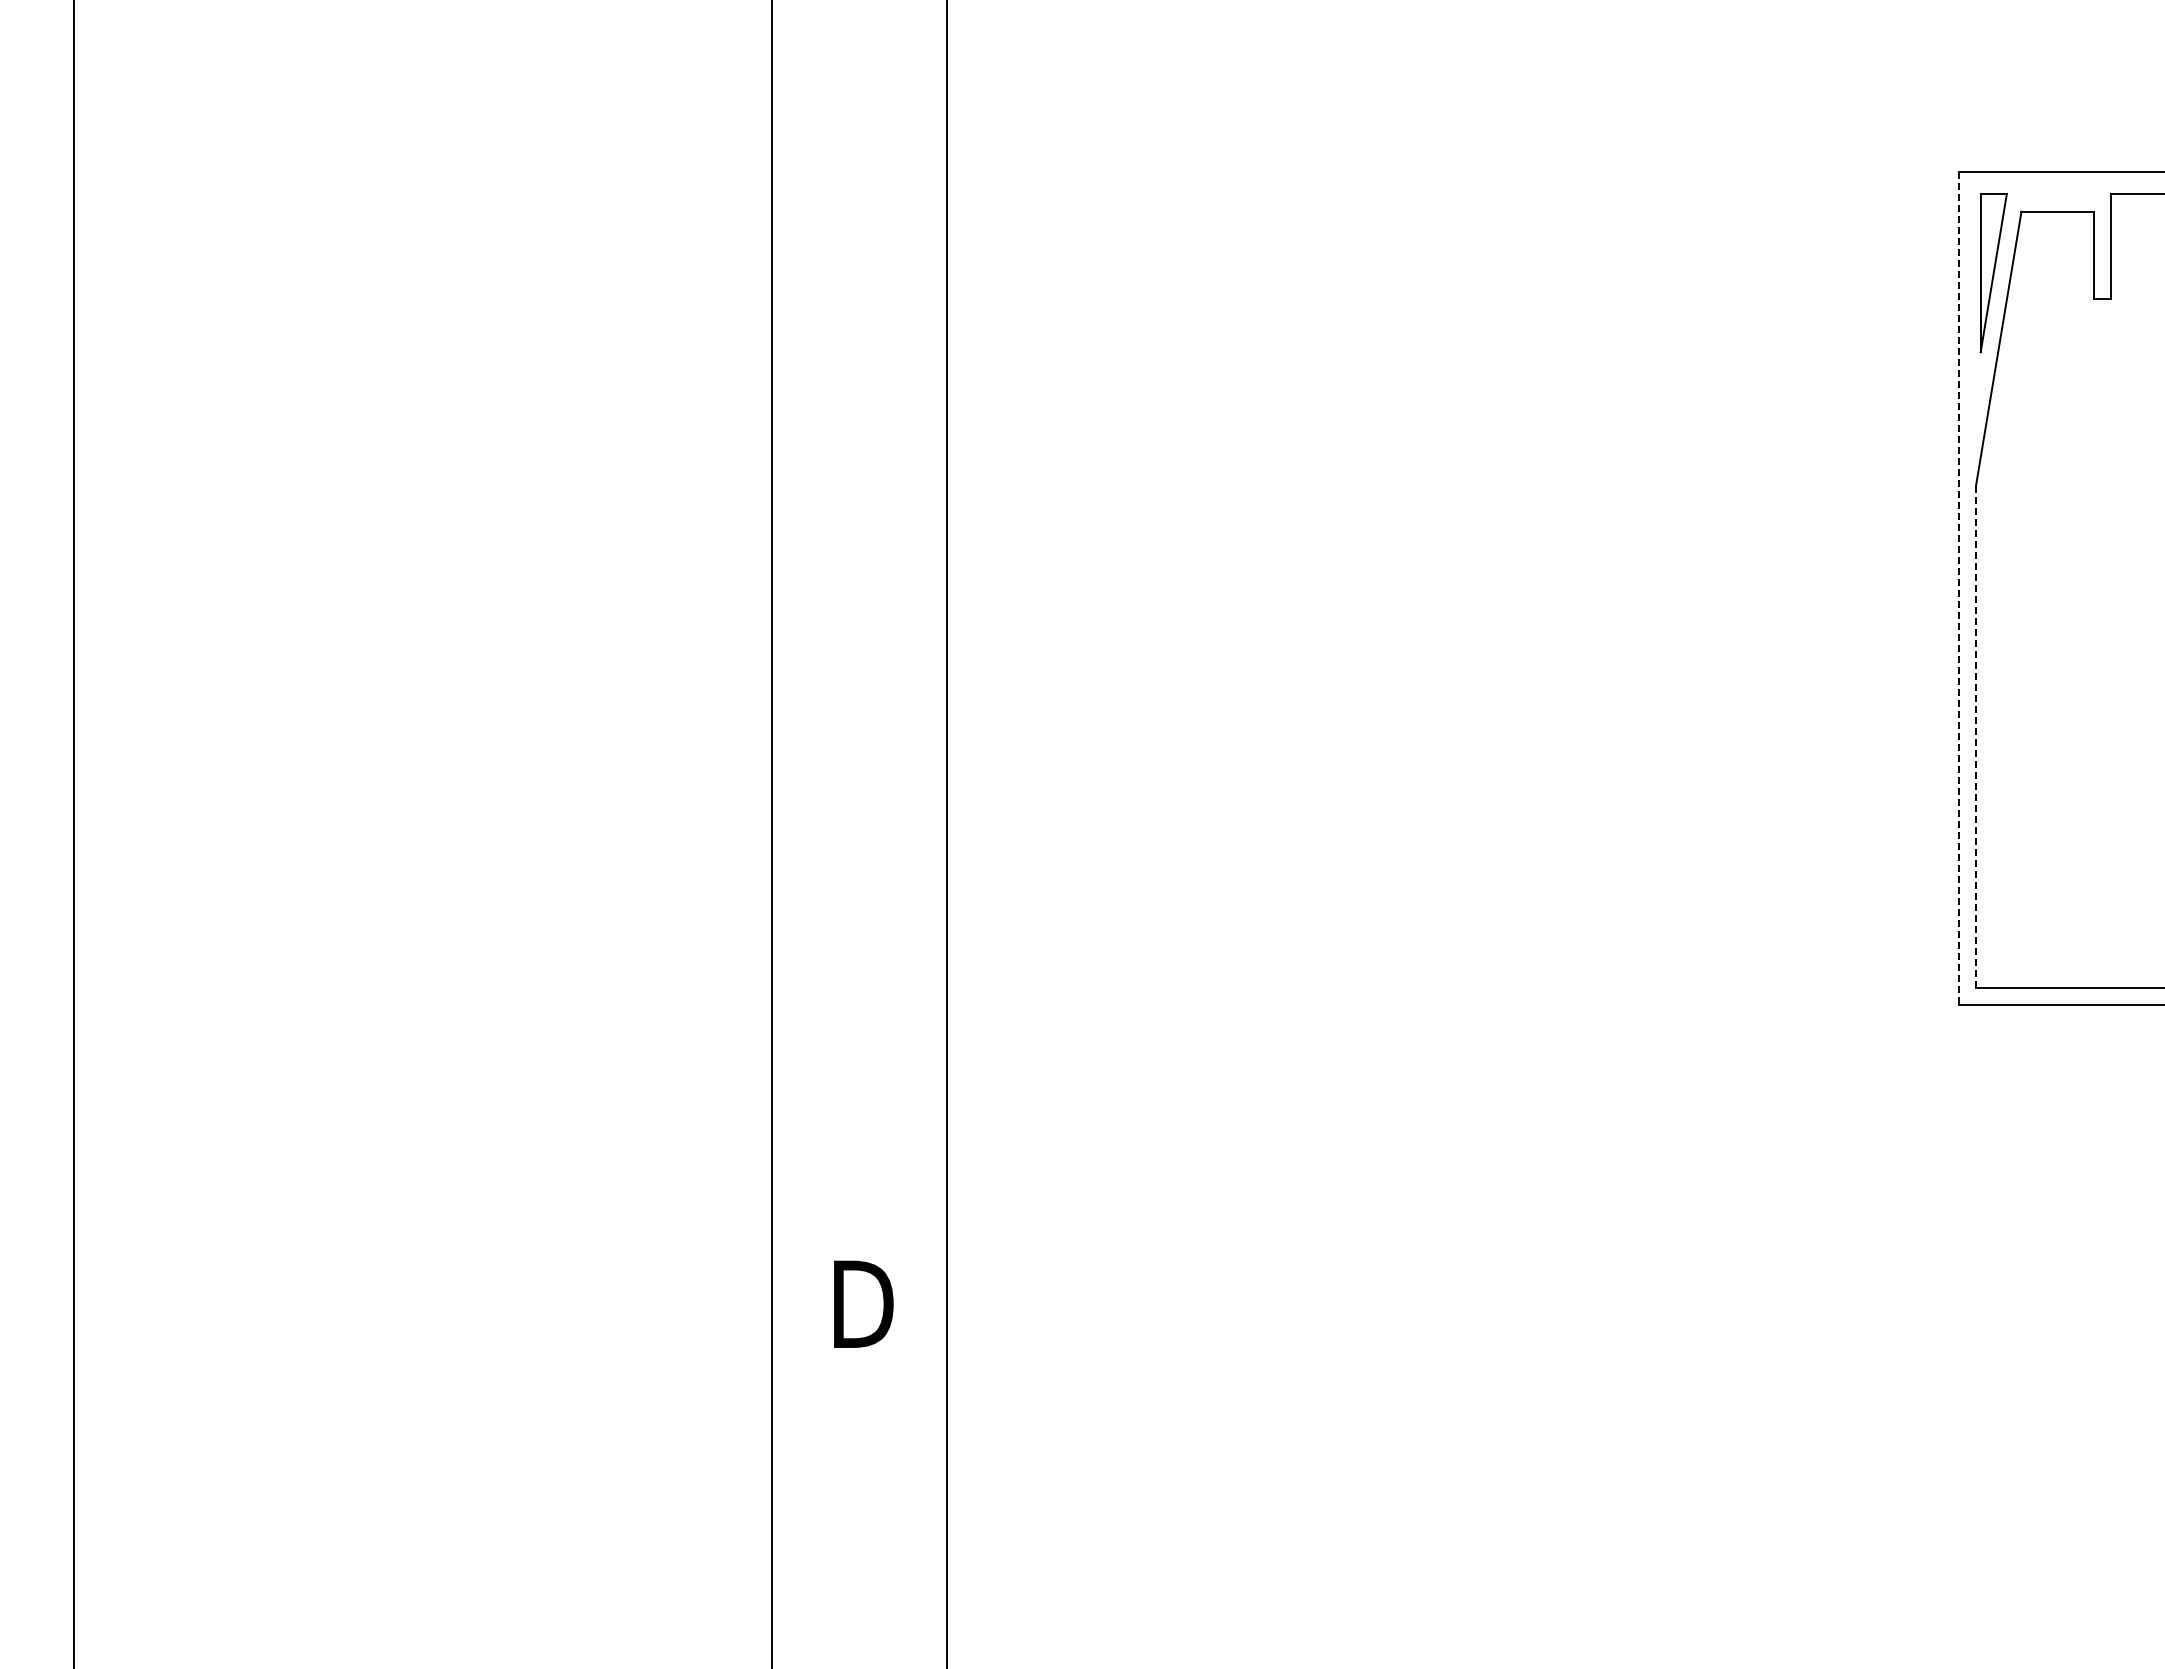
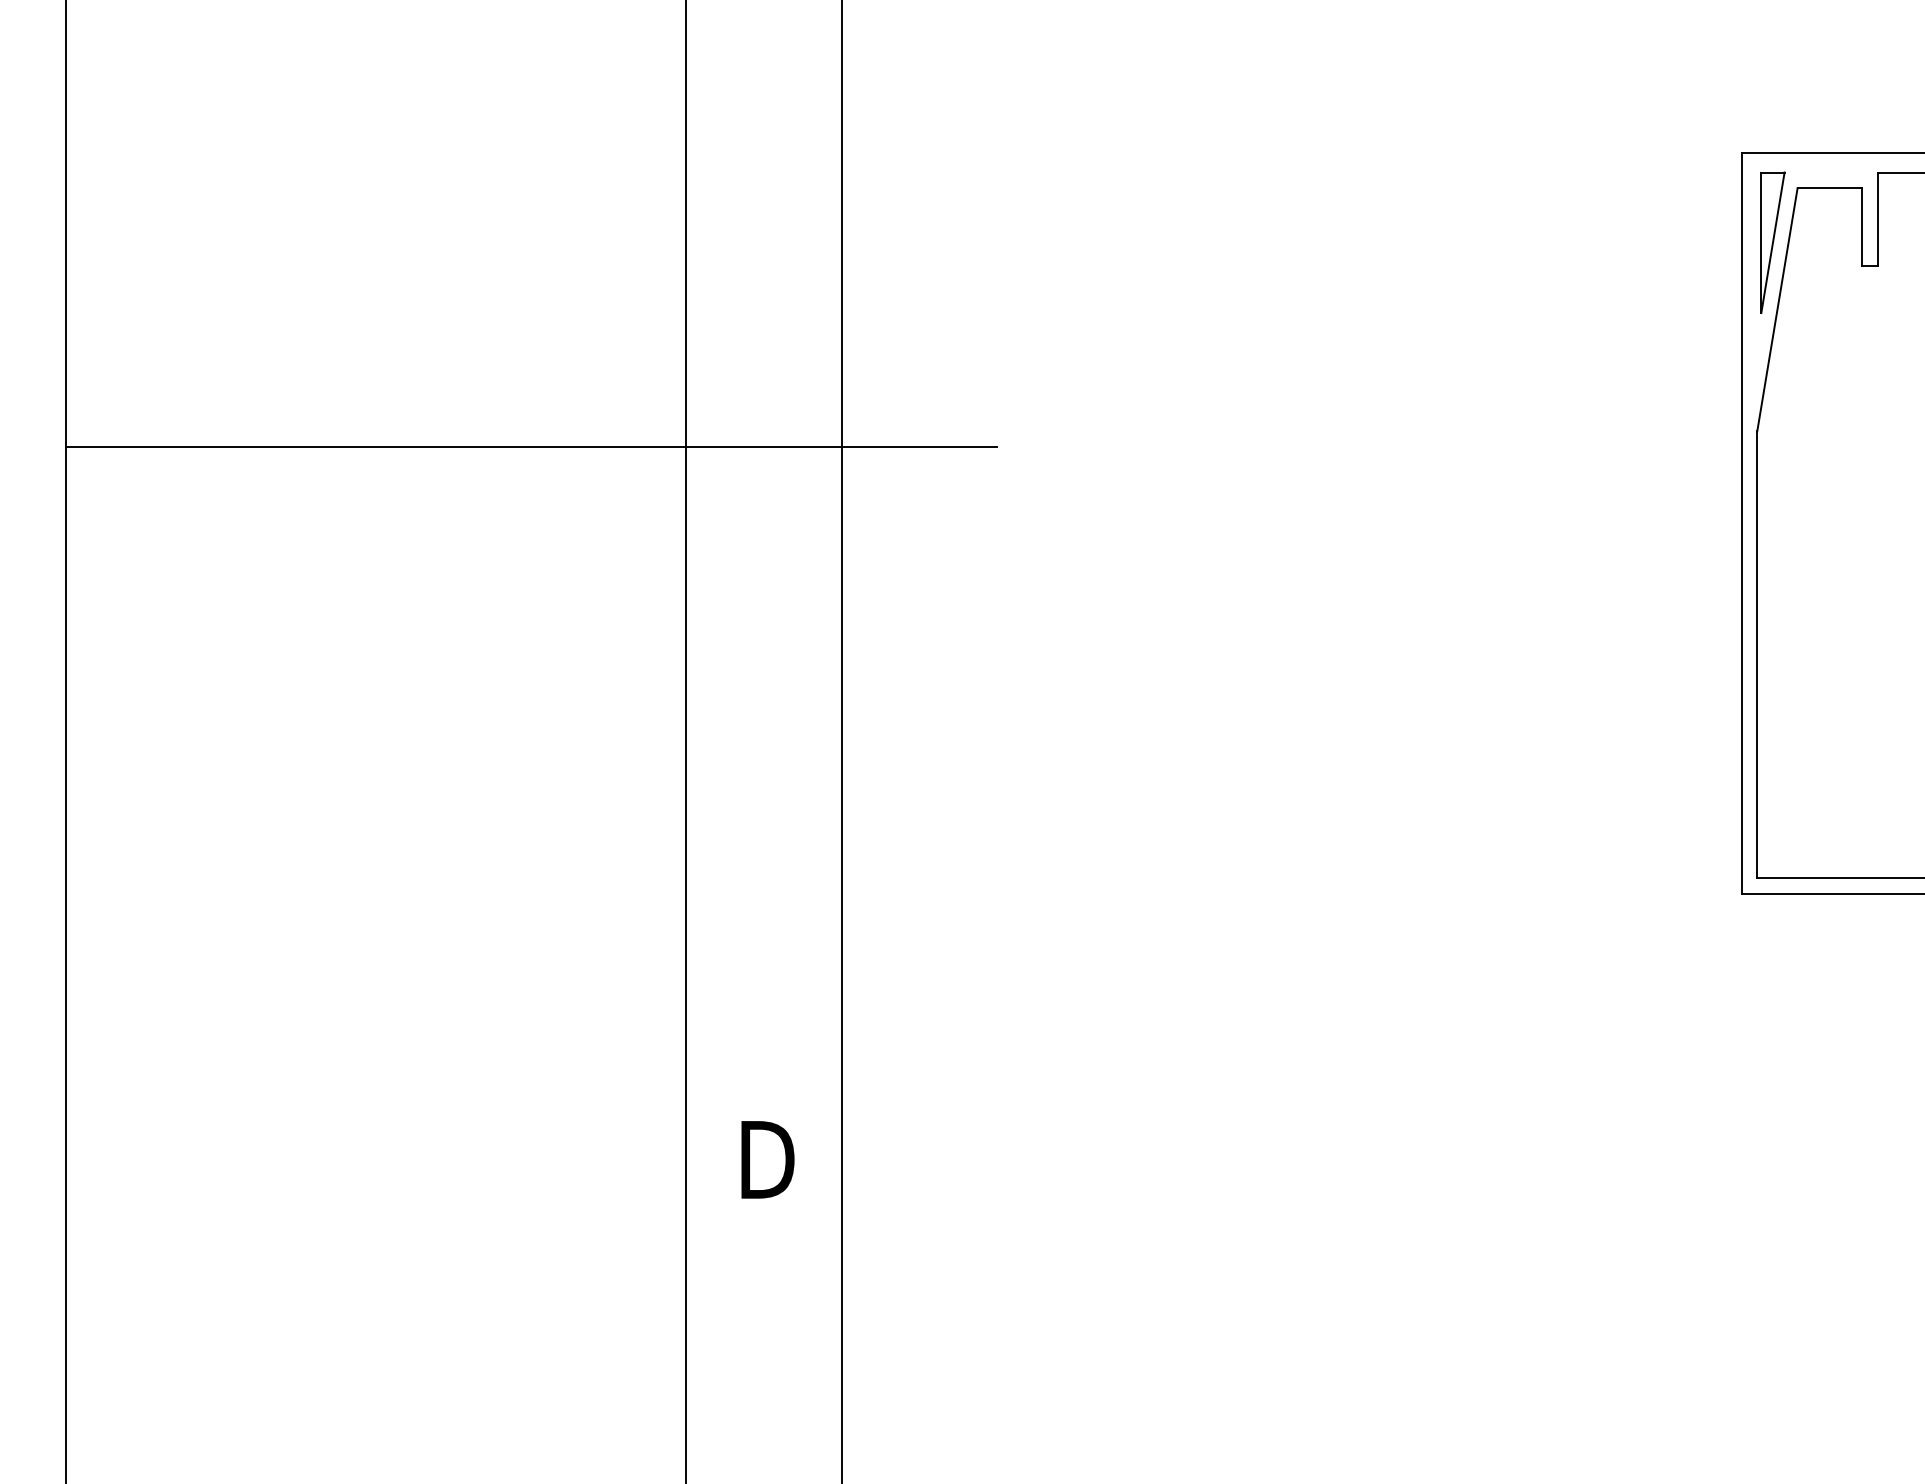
line: (597, 503) -> (531, 447), added
line: (1958, 588) -> (1741, 523), dashed -> solid
line: (1976, 736) -> (1757, 654), dashed -> solid

